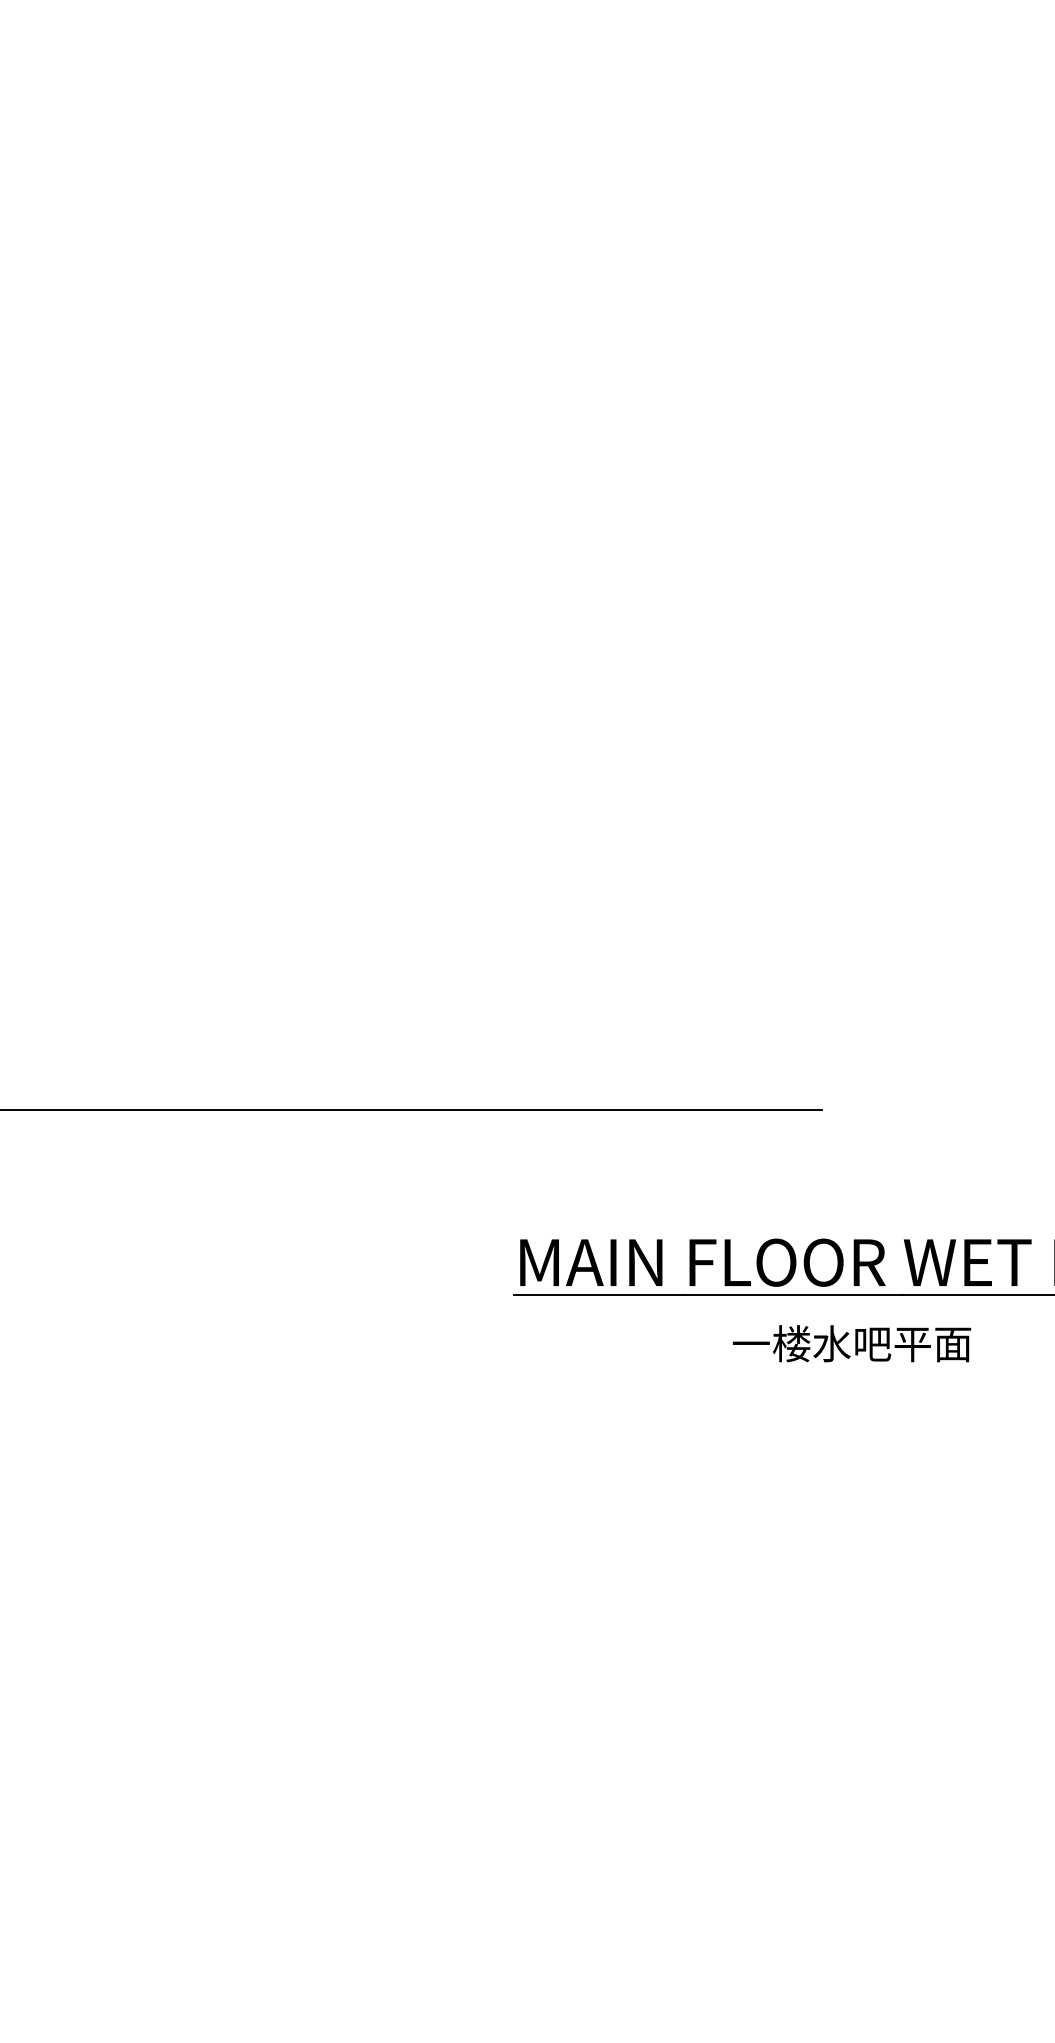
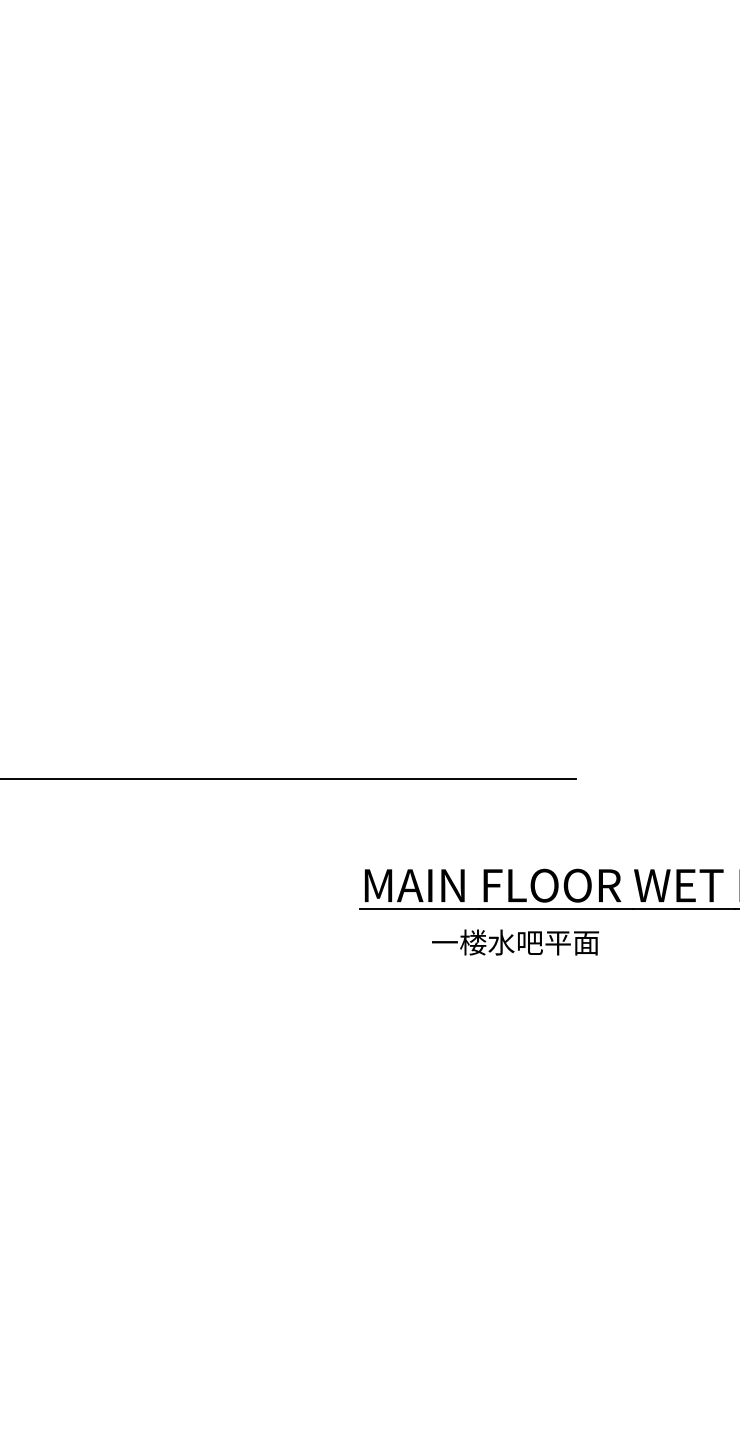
text: (851, 1343) -> (515, 942), moved

